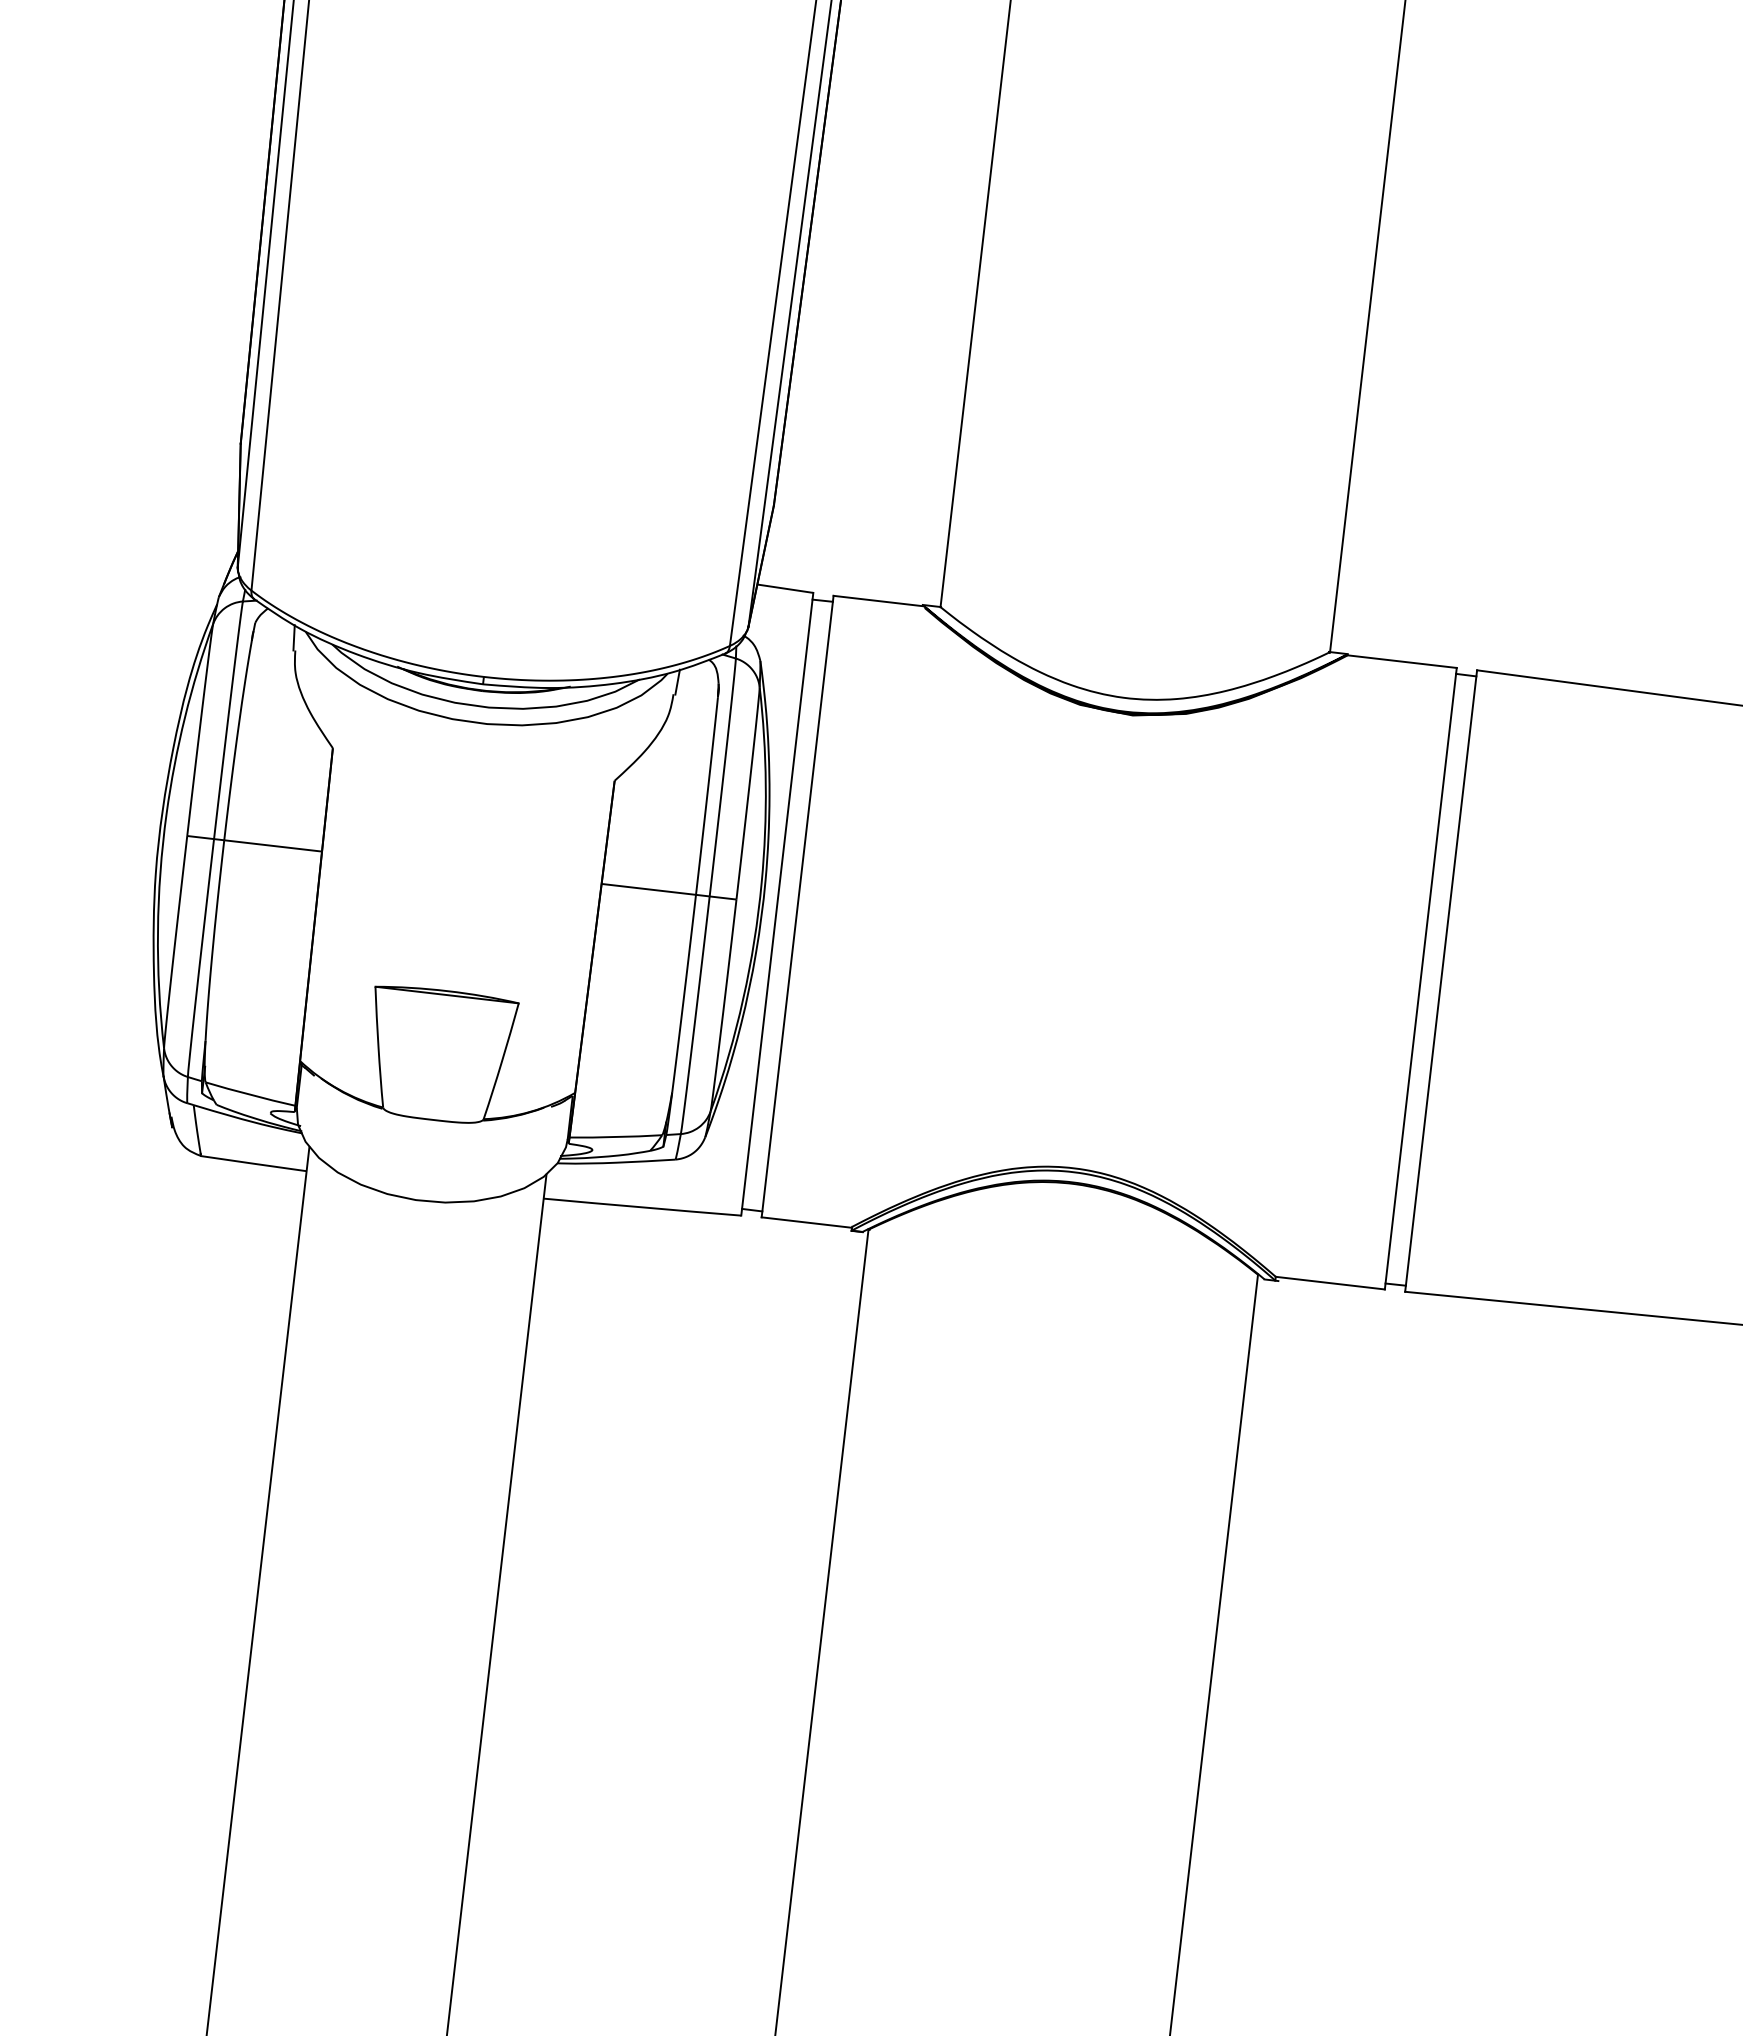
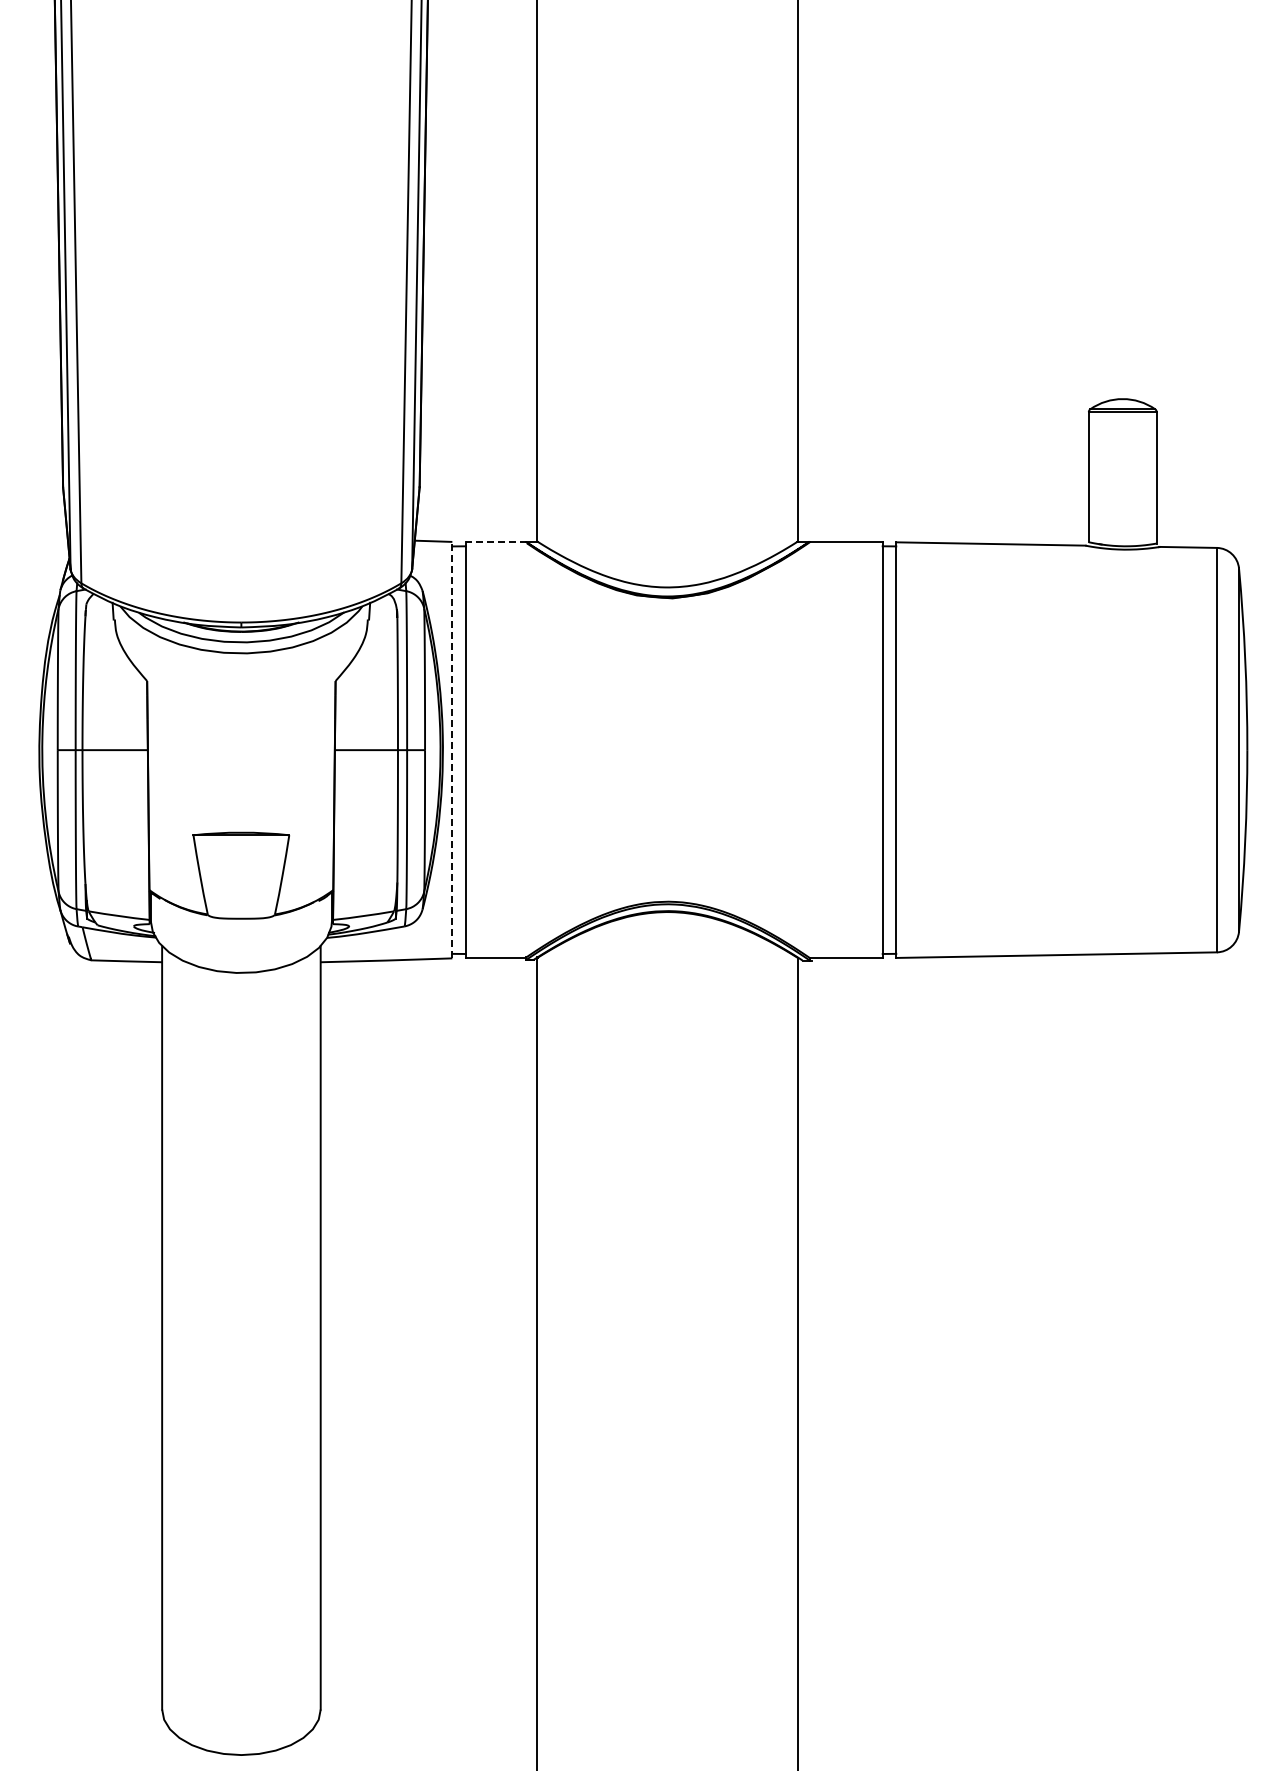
line: (879, 601) -> (496, 542), solid -> dashed
line: (777, 903) -> (452, 749), solid -> dashed

